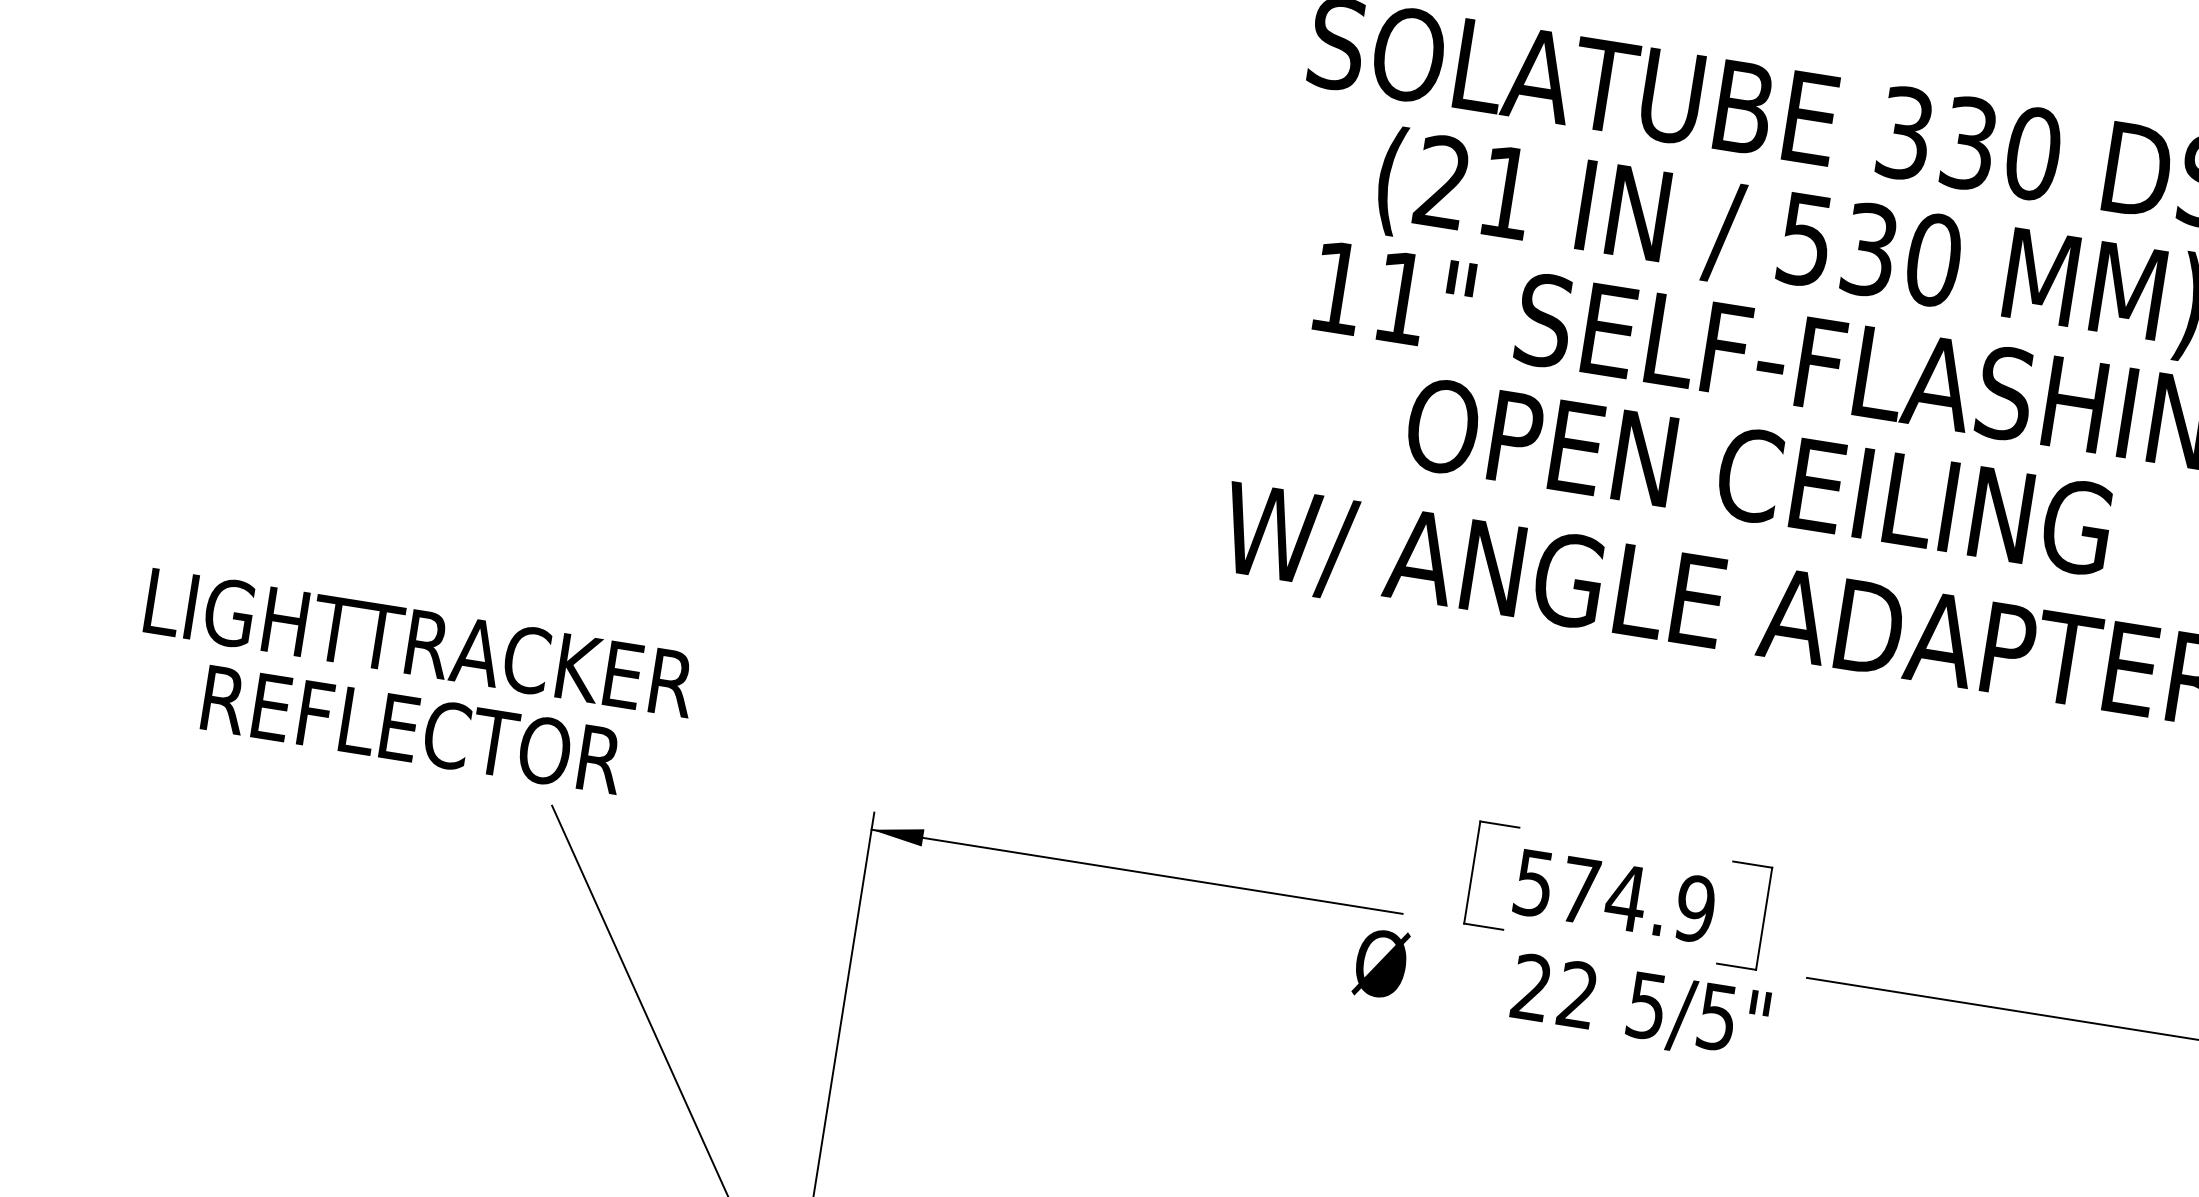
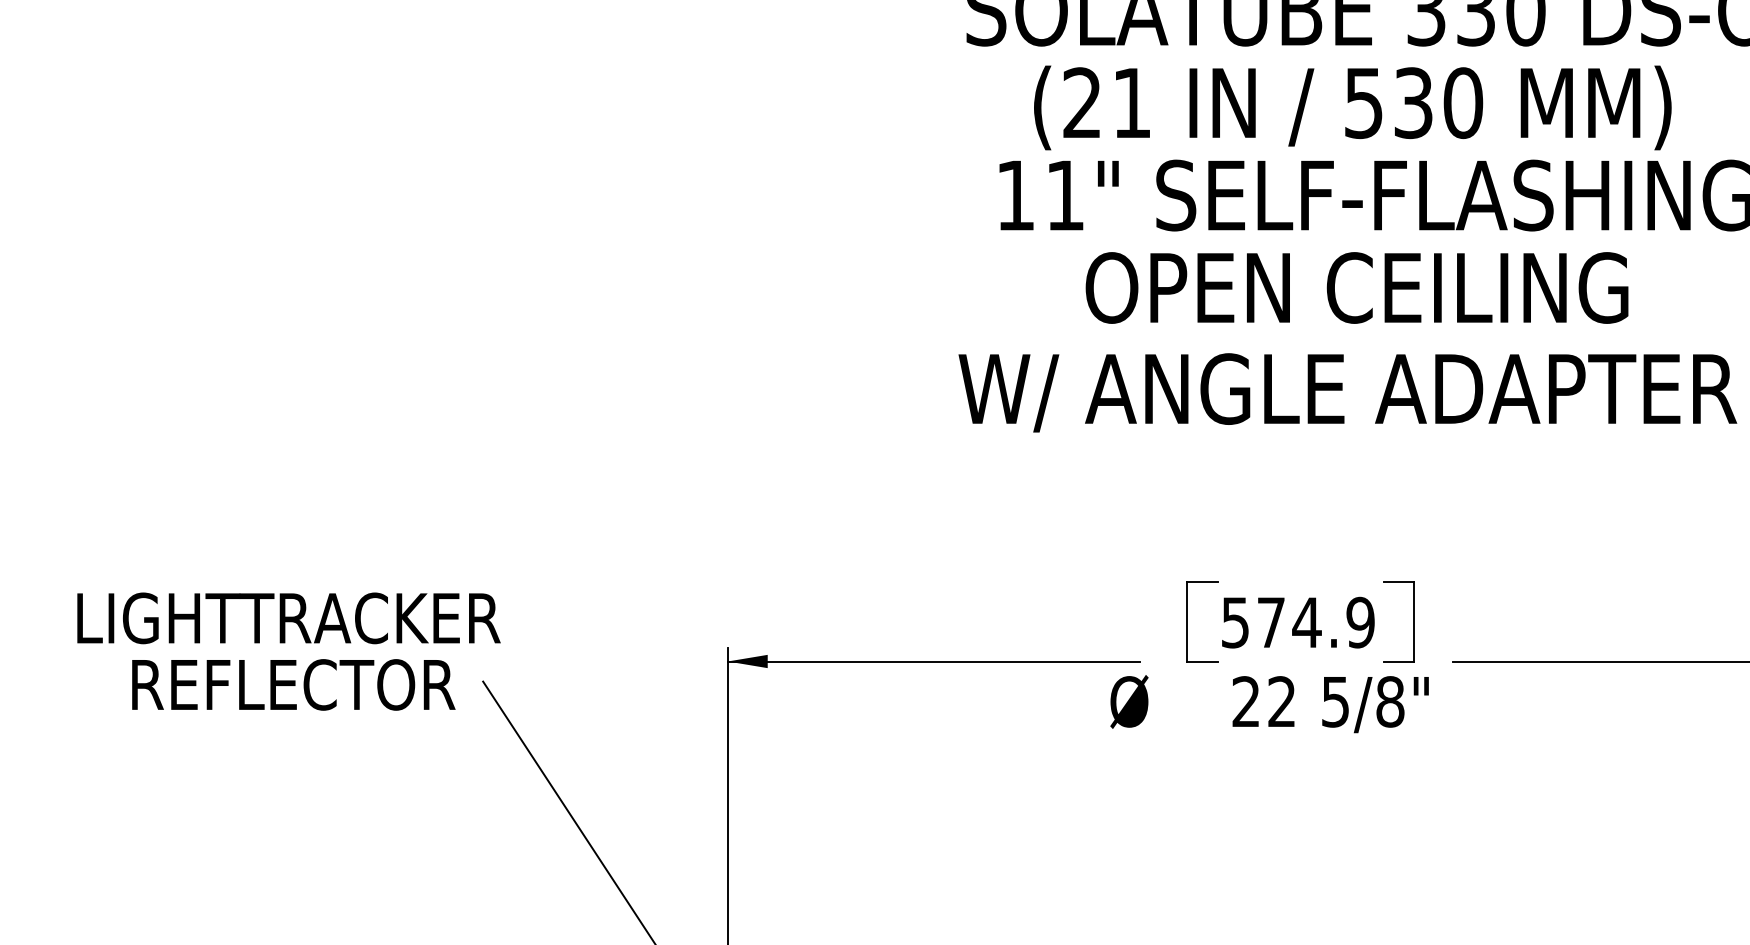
text: (412, 685) -> (288, 651), moved
text: (1717, 1016) -> (1390, 701), 5/5" -> 5/8"

